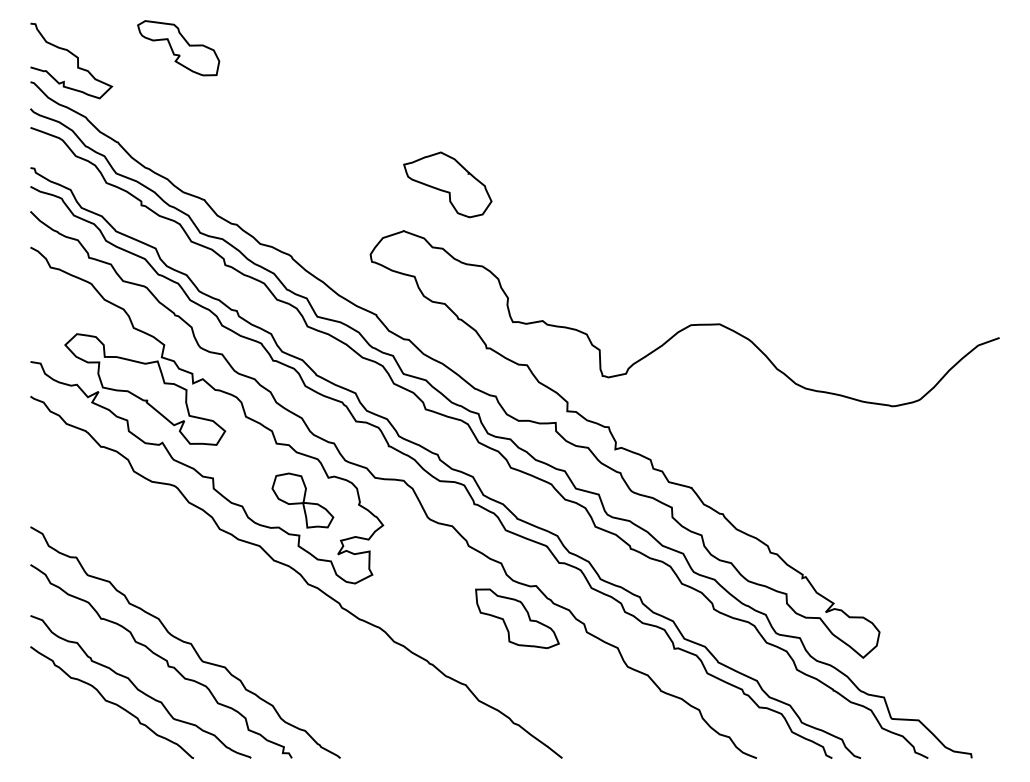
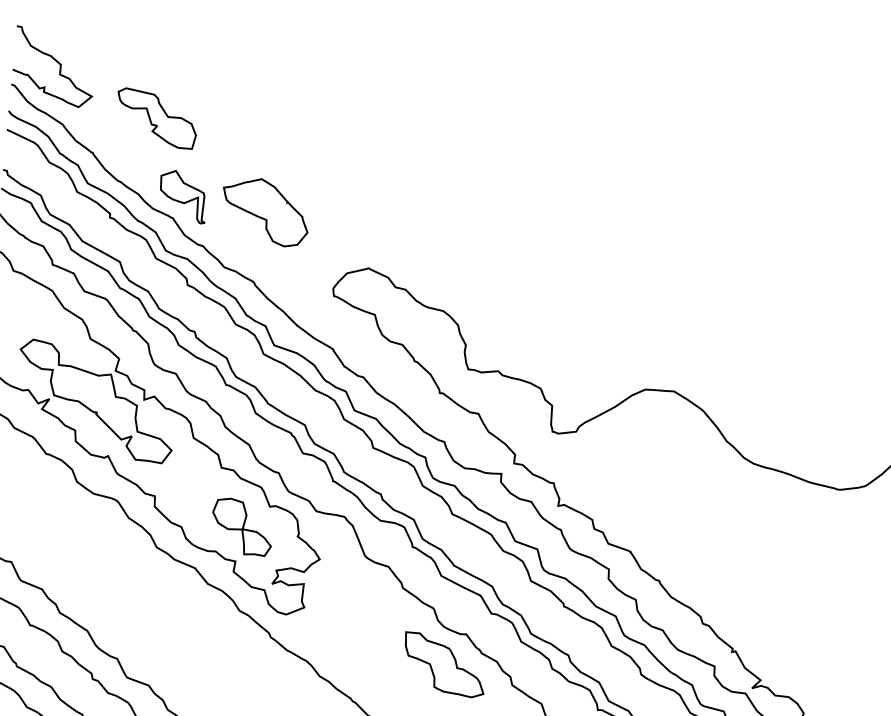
part: (178, 48) -> (156, 118), moved
part: (211, 177) -> (182, 196), added
part: (447, 184) -> (265, 211), moved

